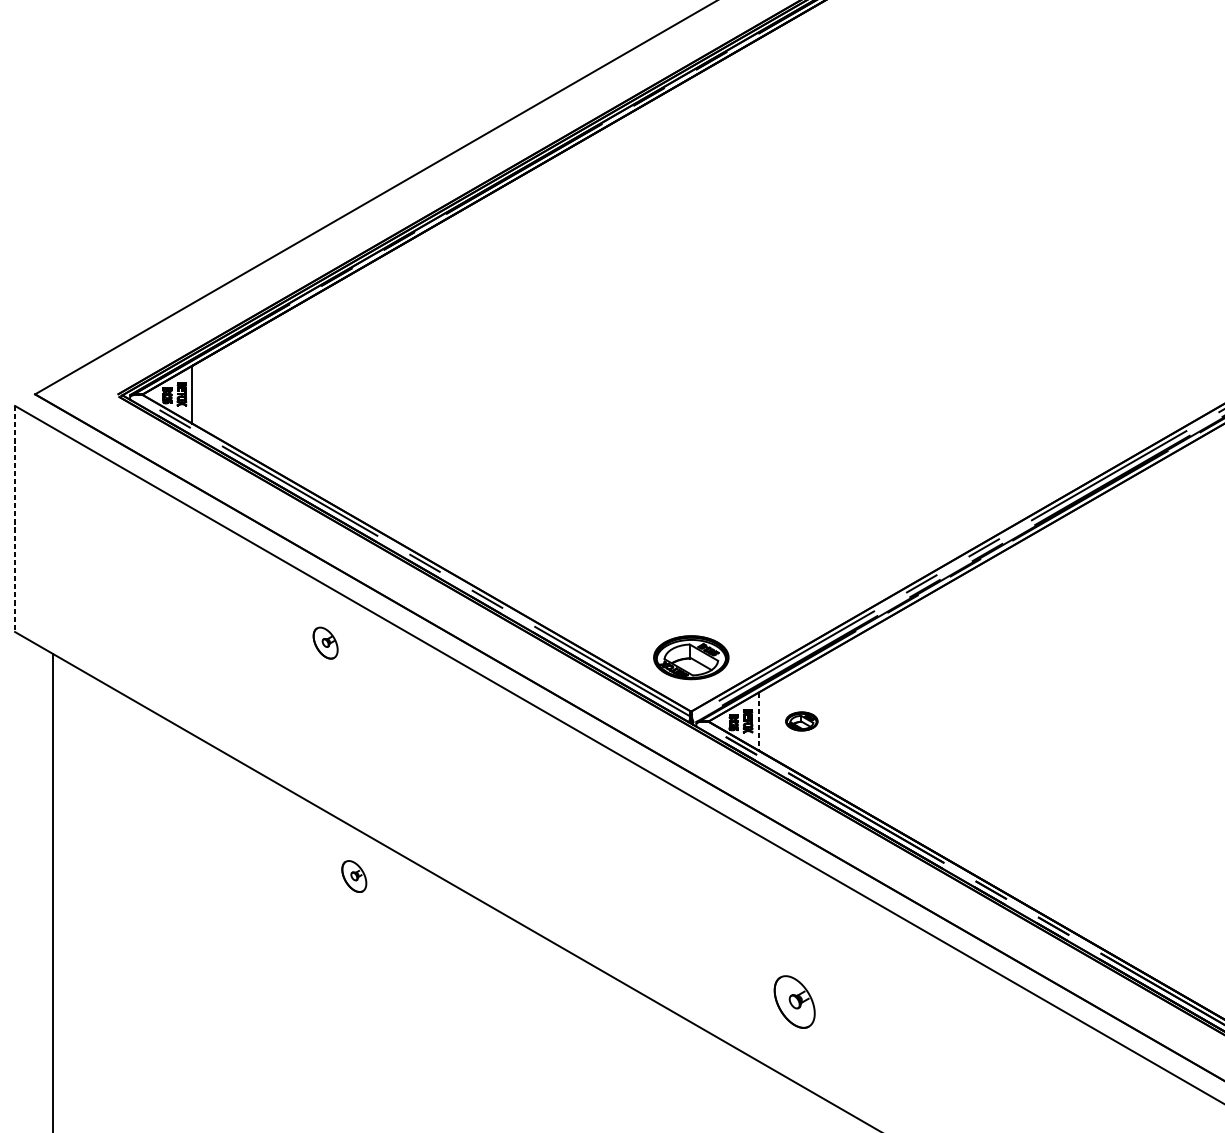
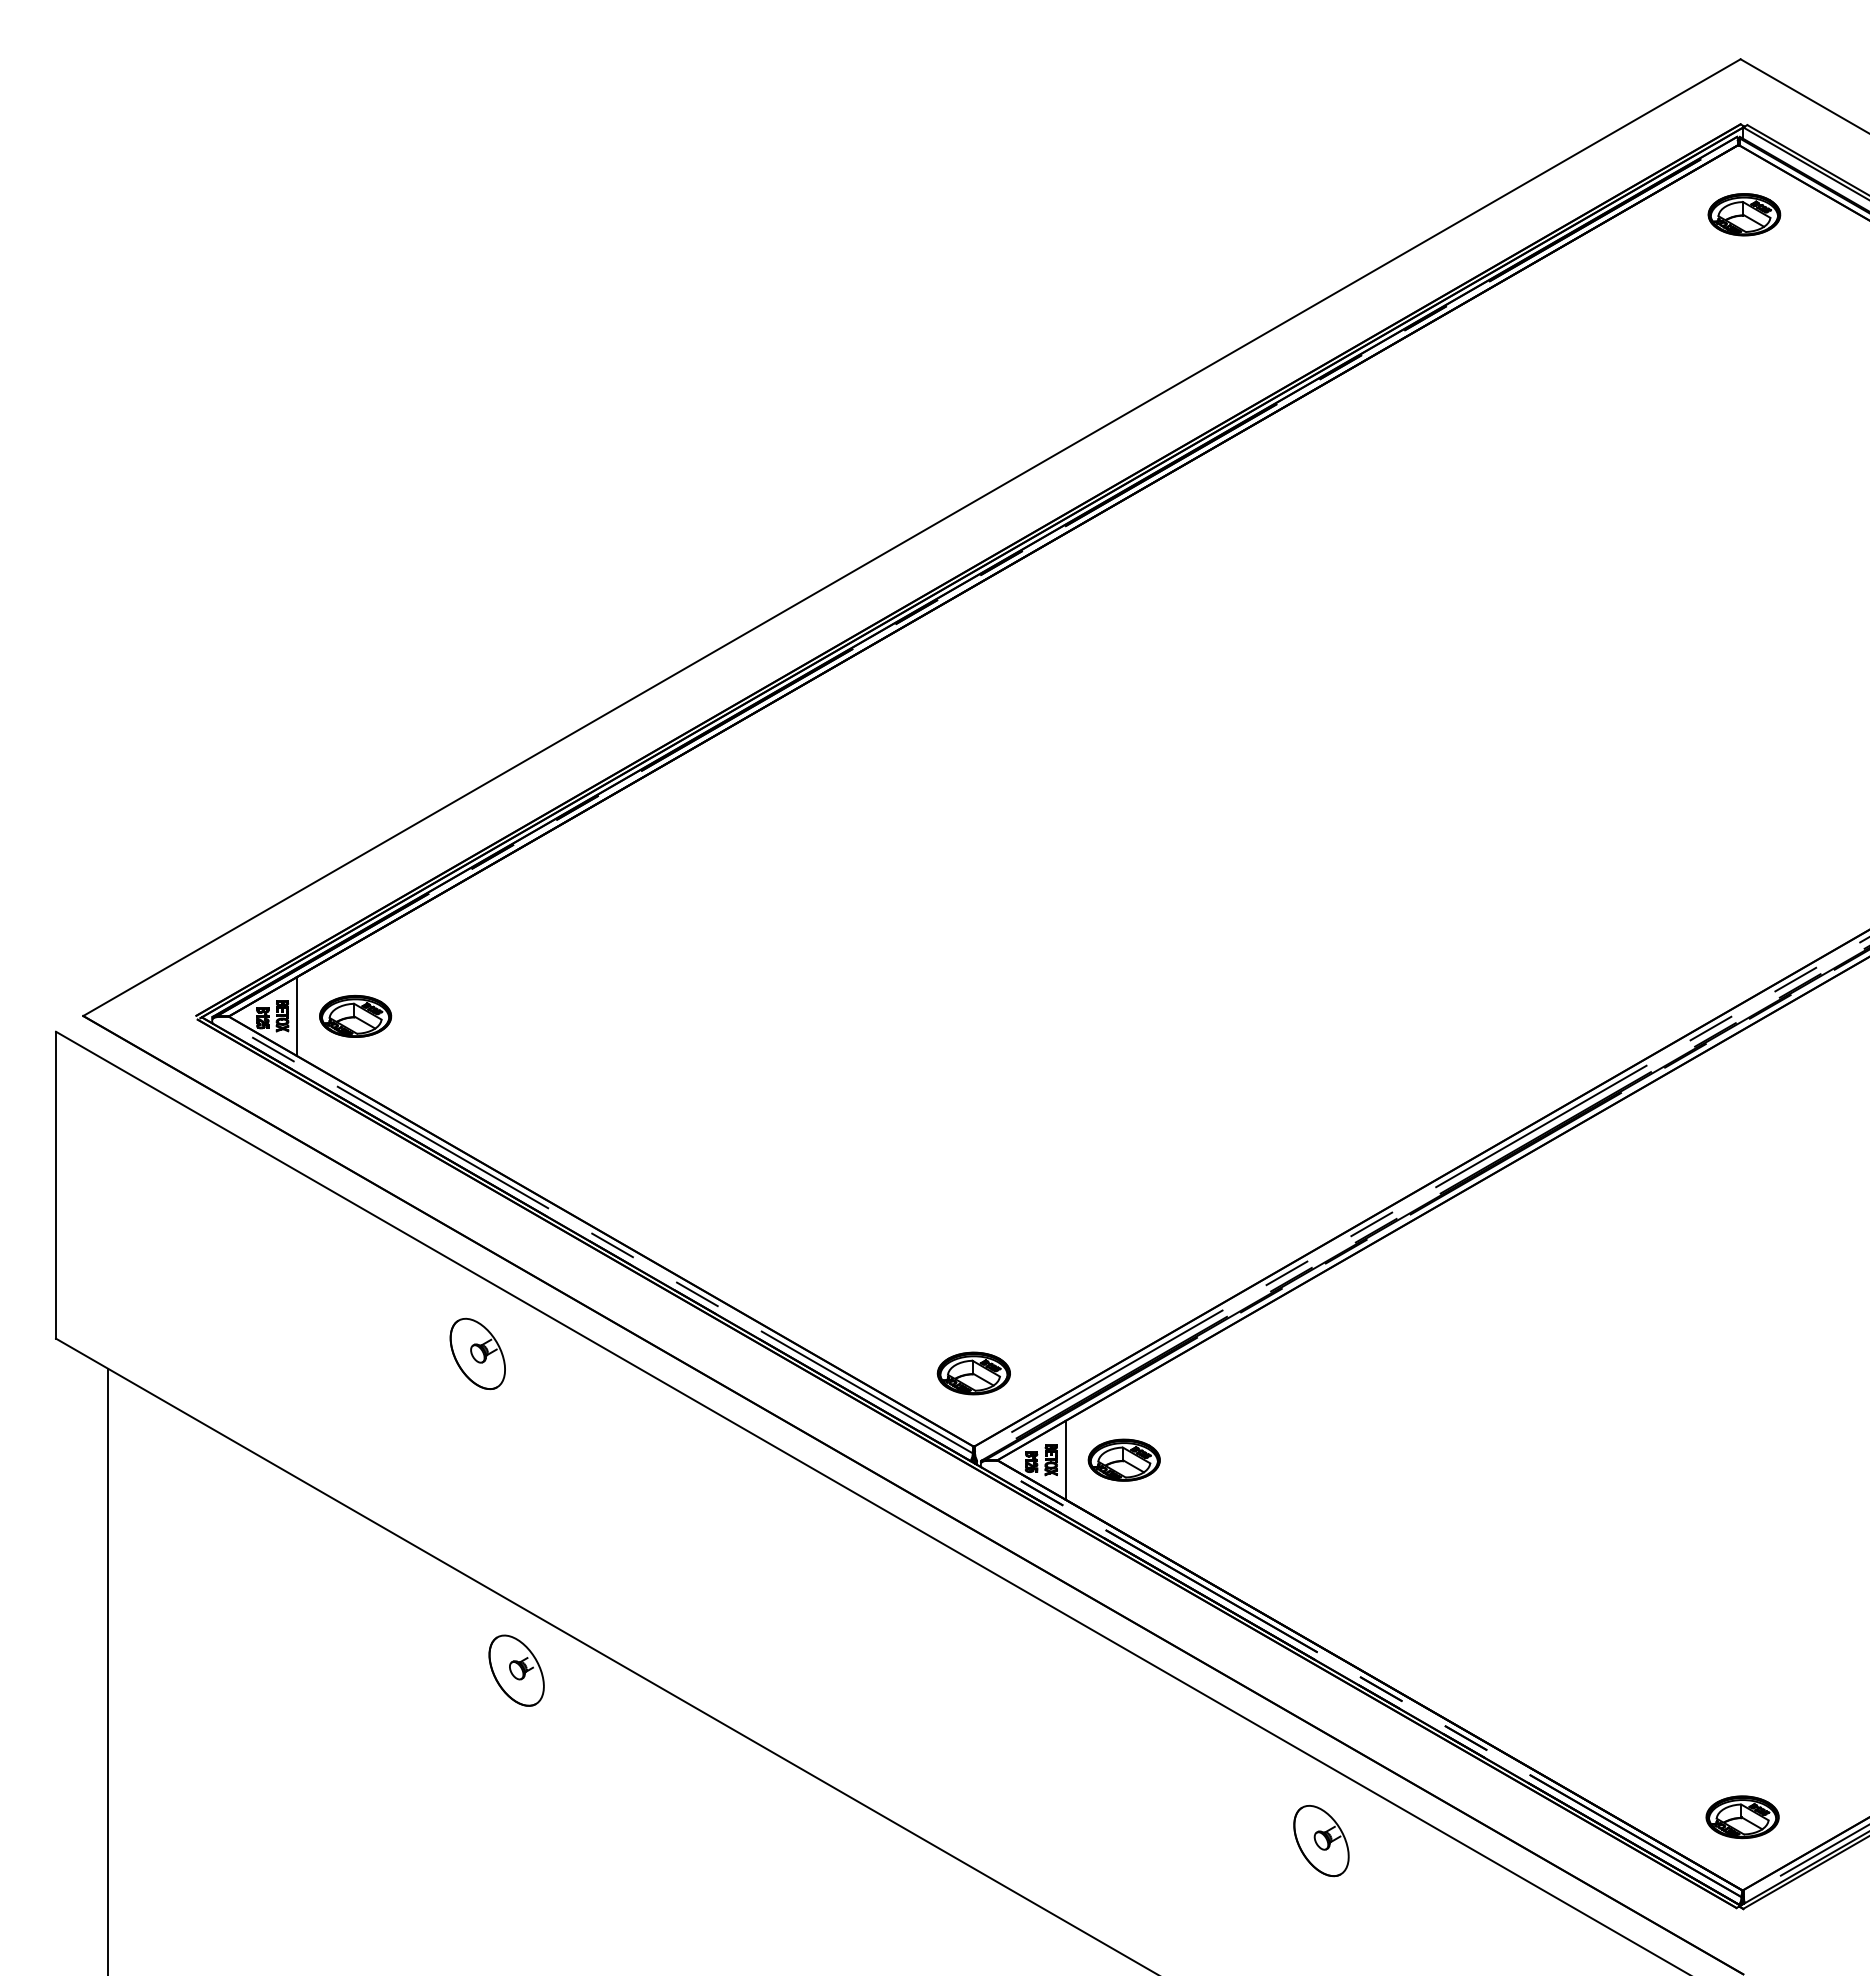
part: (235, 394) -> (355, 1016), added
line: (15, 519) -> (56, 1185), dashed -> solid
part: (325, 642) -> (477, 1353), size x1.67
part: (690, 657) -> (973, 1373), size x0.71
line: (758, 721) -> (1065, 1460), dashed -> solid
part: (801, 721) -> (1123, 1459), size x1.67
part: (354, 876) -> (516, 1670), size x1.67
part: (794, 1002) -> (1321, 1841), moved

